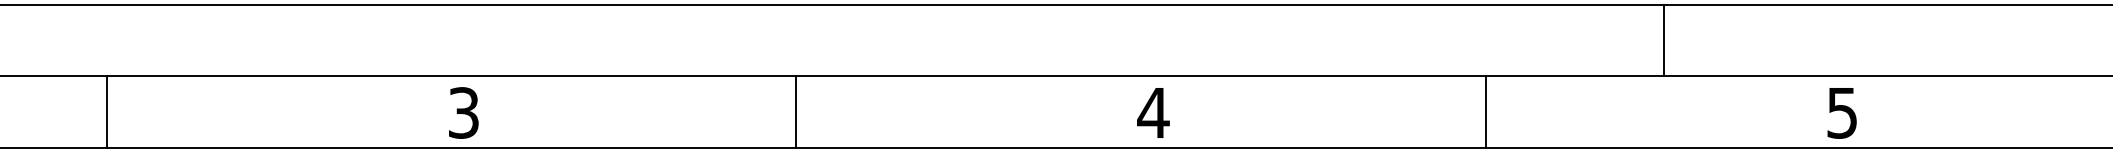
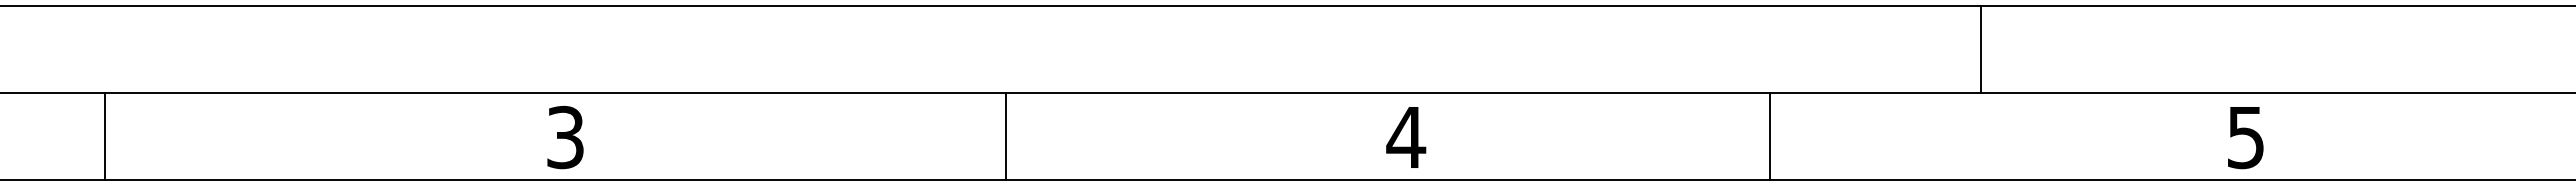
line: (1664, 40) -> (1981, 49), moved
line: (107, 112) -> (104, 136), moved
line: (796, 112) -> (1006, 136), moved
line: (1485, 112) -> (1770, 136), moved

